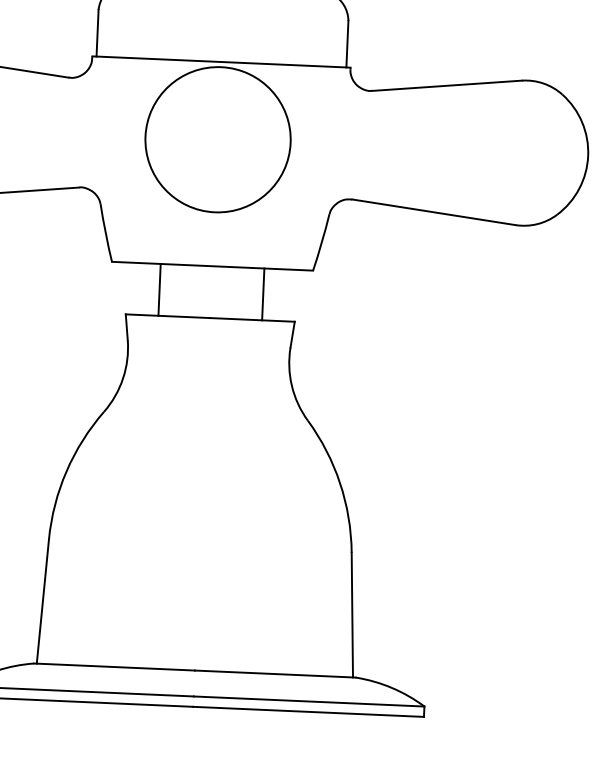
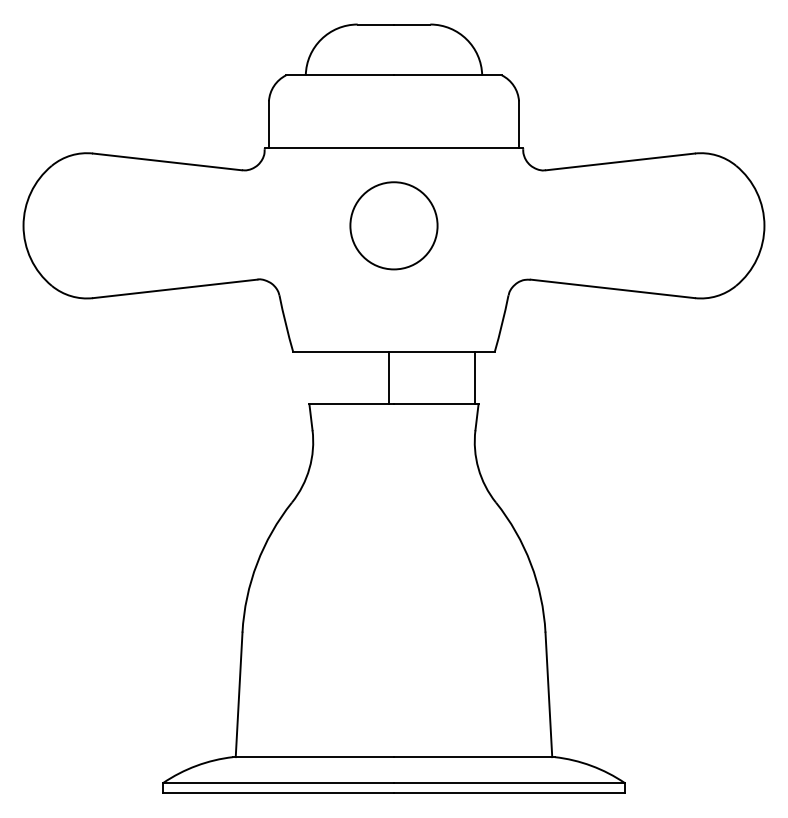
circle: (217, 139) -> (393, 225), size x0.6
line: (159, 290) -> (389, 378), moved
line: (262, 294) -> (474, 378), moved

